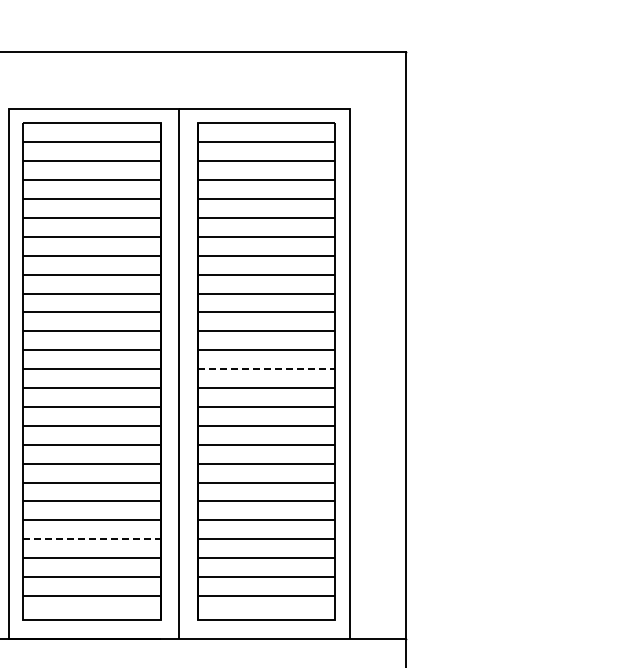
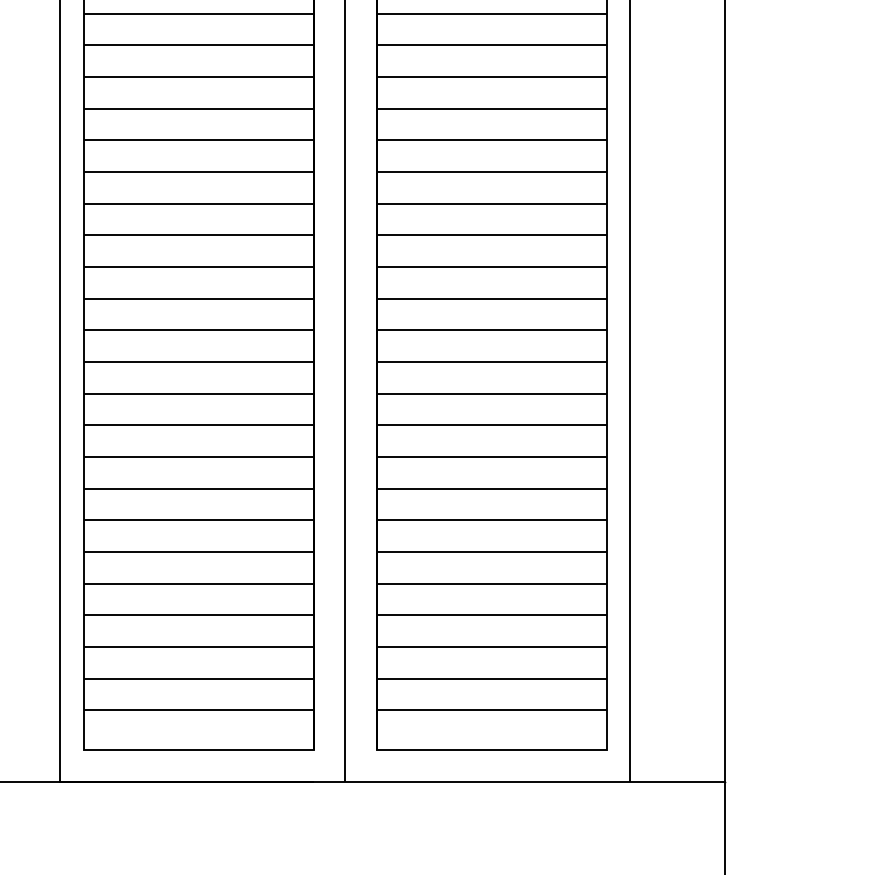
line: (266, 369) -> (491, 331), dashed -> solid
line: (91, 539) -> (198, 615), dashed -> solid

